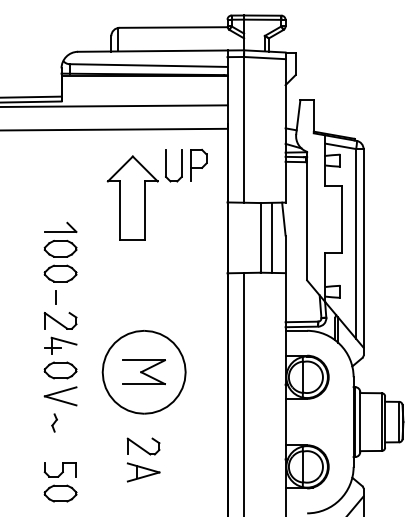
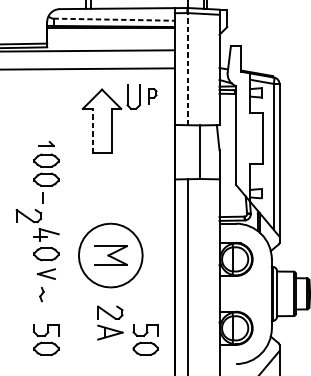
line: (148, 65) -> (114, 19), solid -> dashed
line: (244, 129) -> (187, 68), solid -> dashed
part: (198, 164) -> (152, 95), size x0.6
line: (120, 210) -> (92, 131), solid -> dashed
part: (60, 226) -> (46, 143), size x0.6
line: (272, 237) -> (209, 151), removed
part: (60, 320) -> (28, 215), moved
part: (60, 396) -> (46, 274), size x0.7
part: (189, 482) -> (145, 340), added

